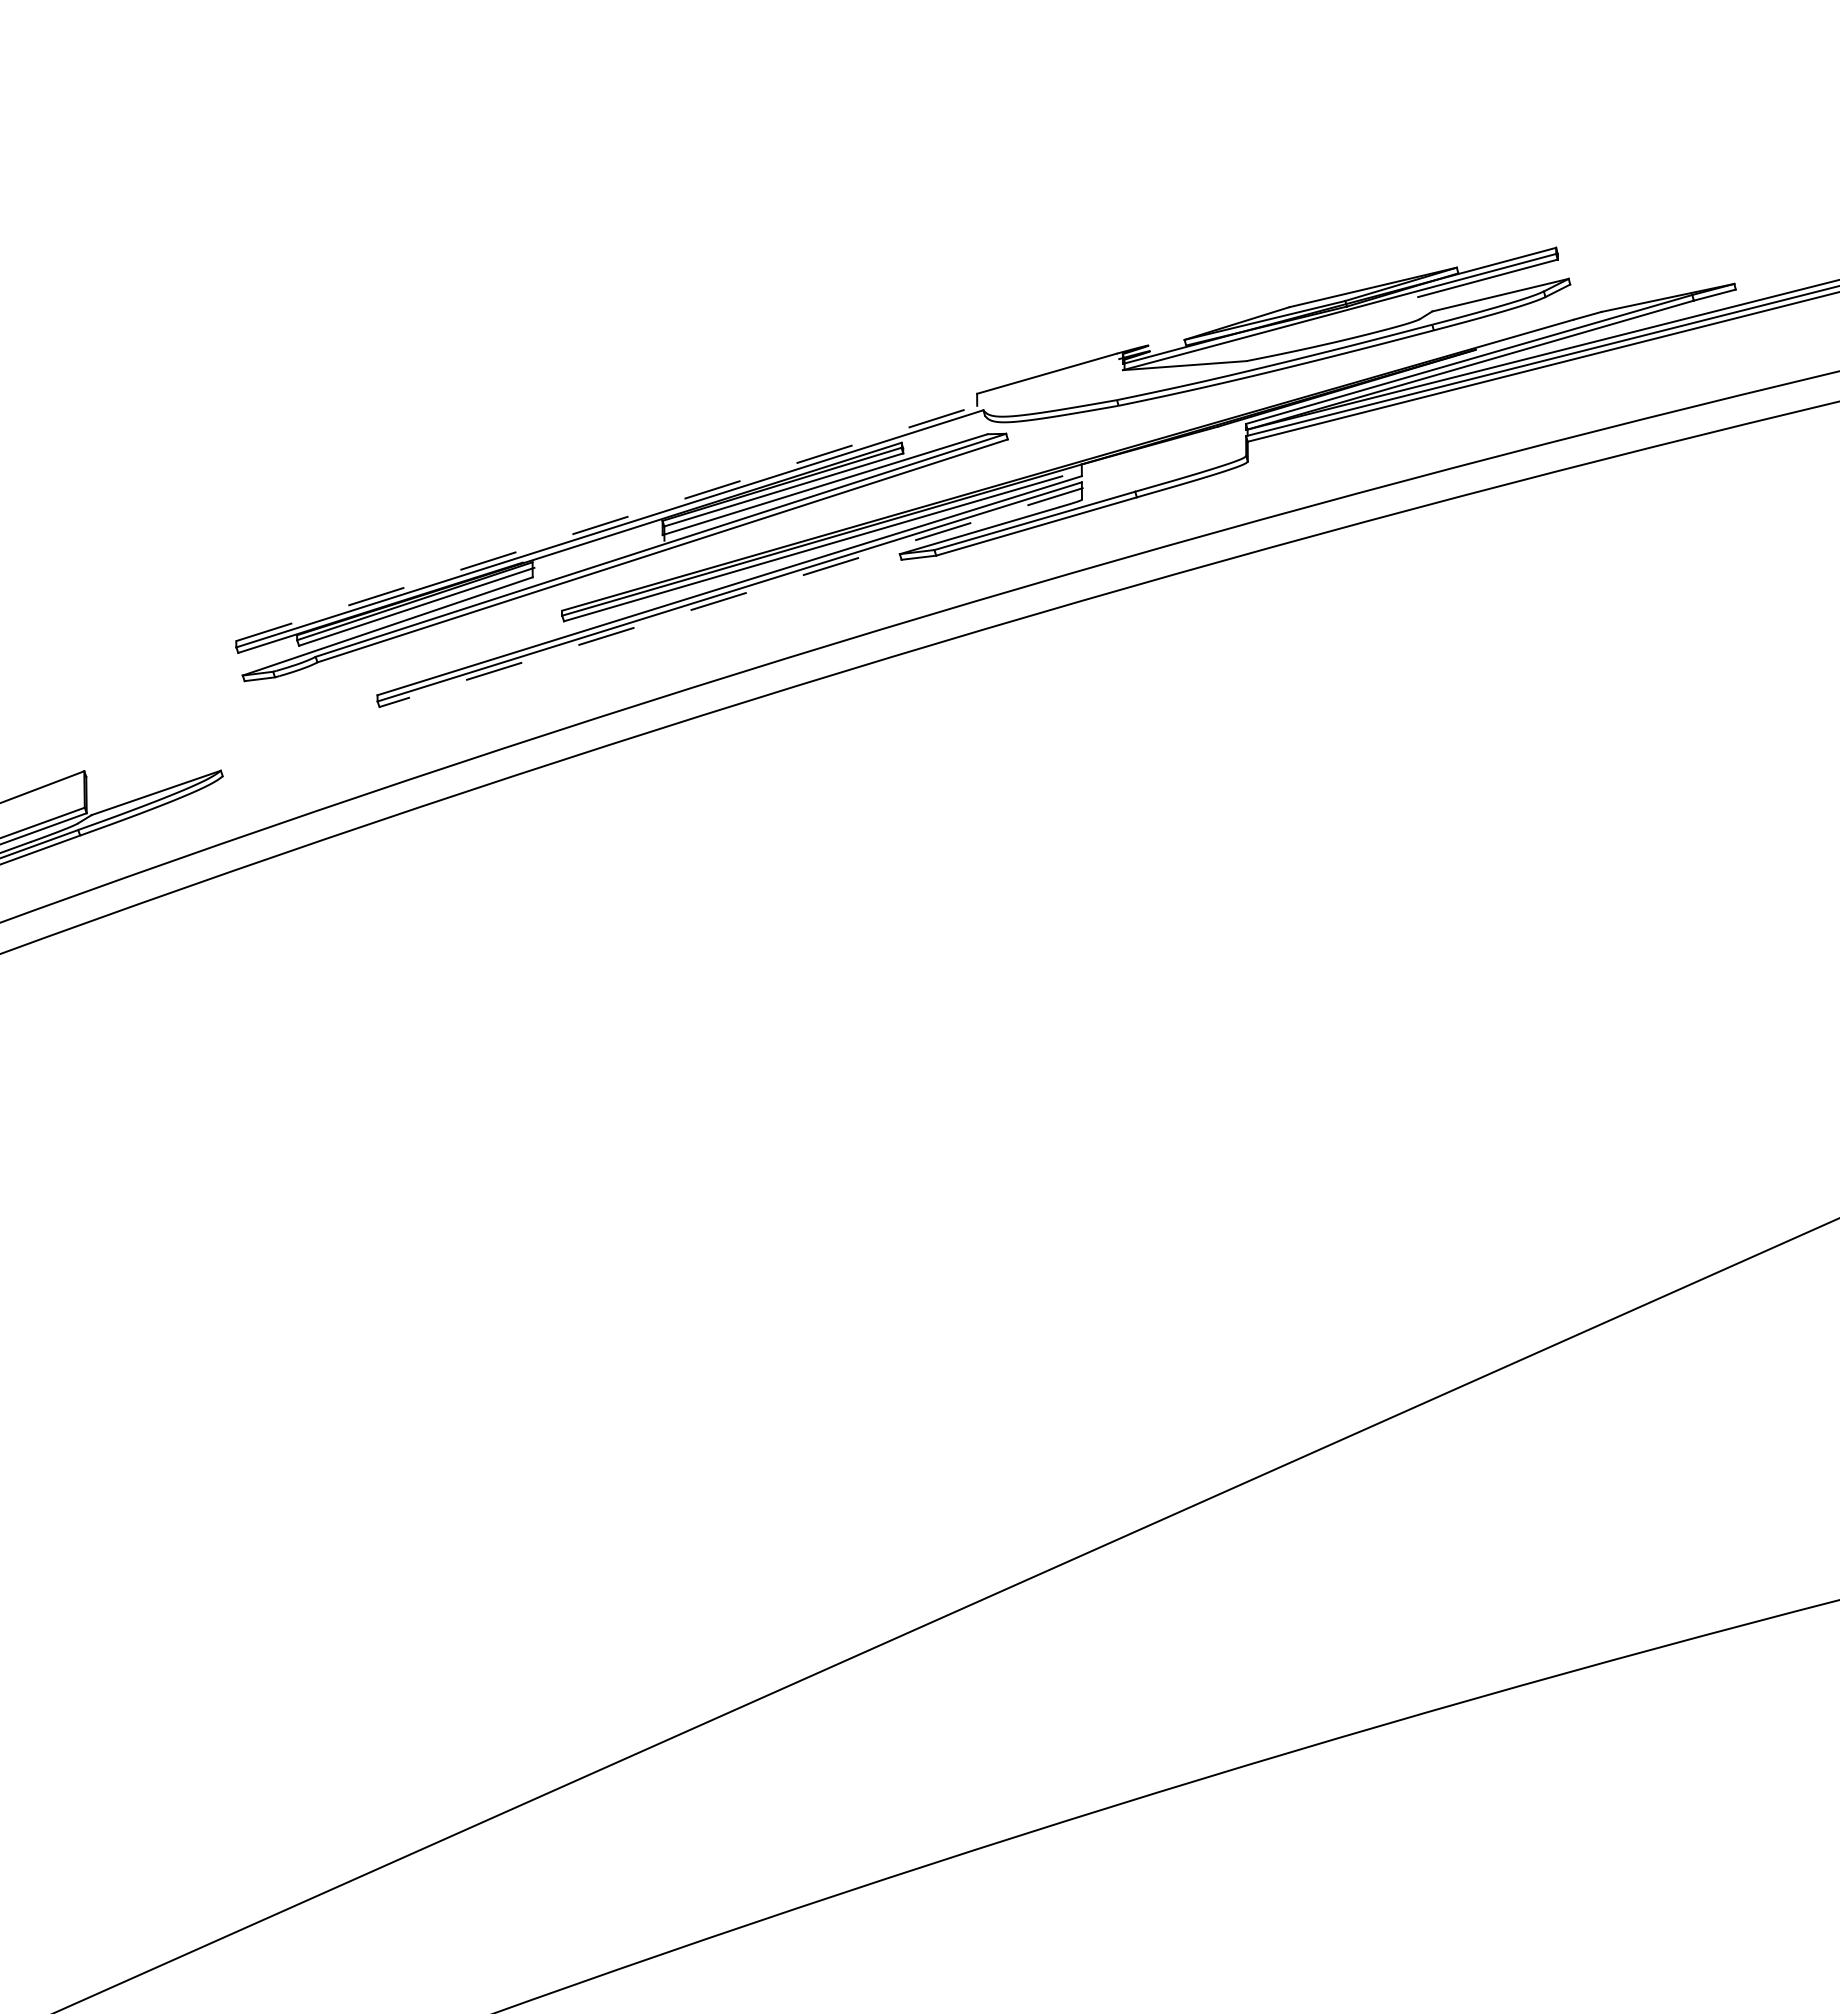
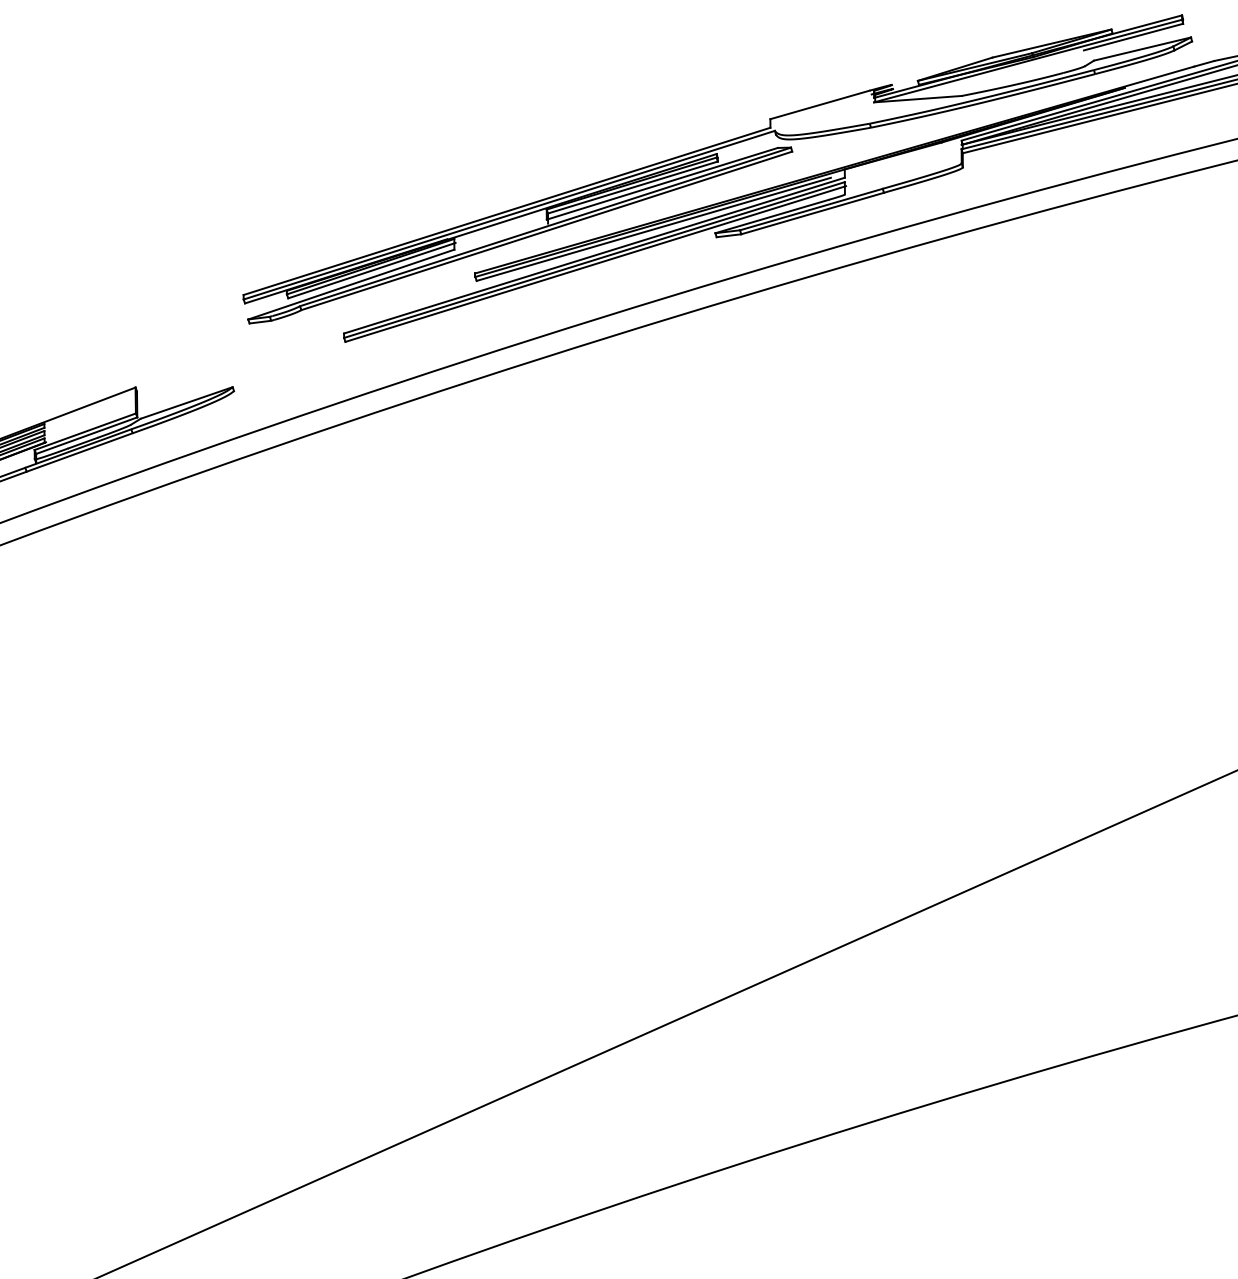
line: (606, 523) -> (506, 211), dashed -> solid
line: (731, 597) -> (595, 264), dashed -> solid

